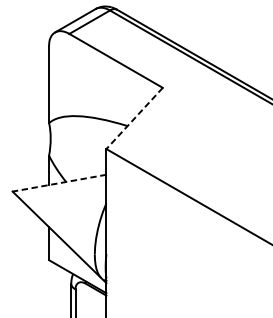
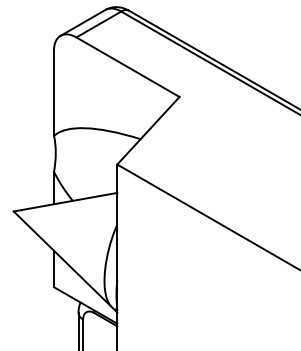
line: (134, 118) -> (148, 130), dashed -> solid
line: (59, 183) -> (65, 202), dashed -> solid

